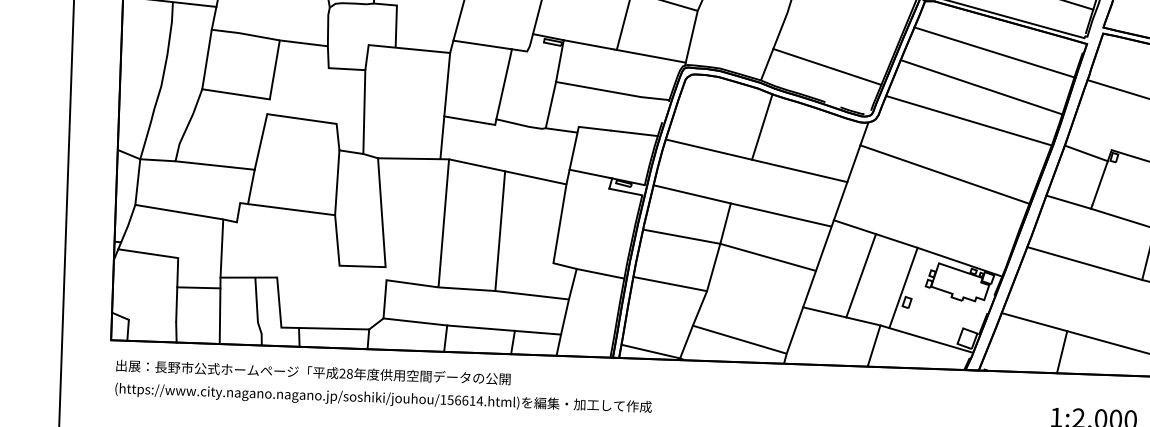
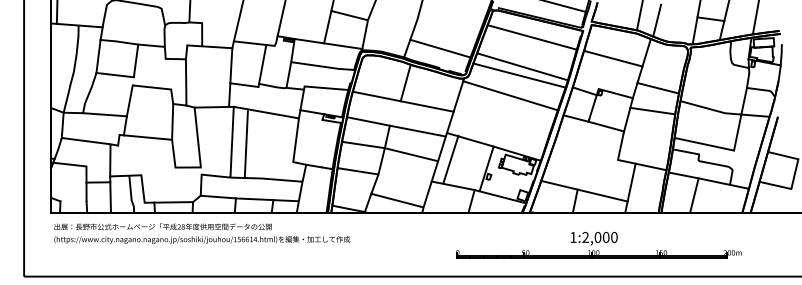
line: (981, 86) -> (522, 66), moved
line: (945, 174) -> (510, 95), moved
line: (498, 231) -> (245, 144), moved
line: (1085, 262) -> (586, 151), removed
line: (860, 274) -> (450, 158), moved

